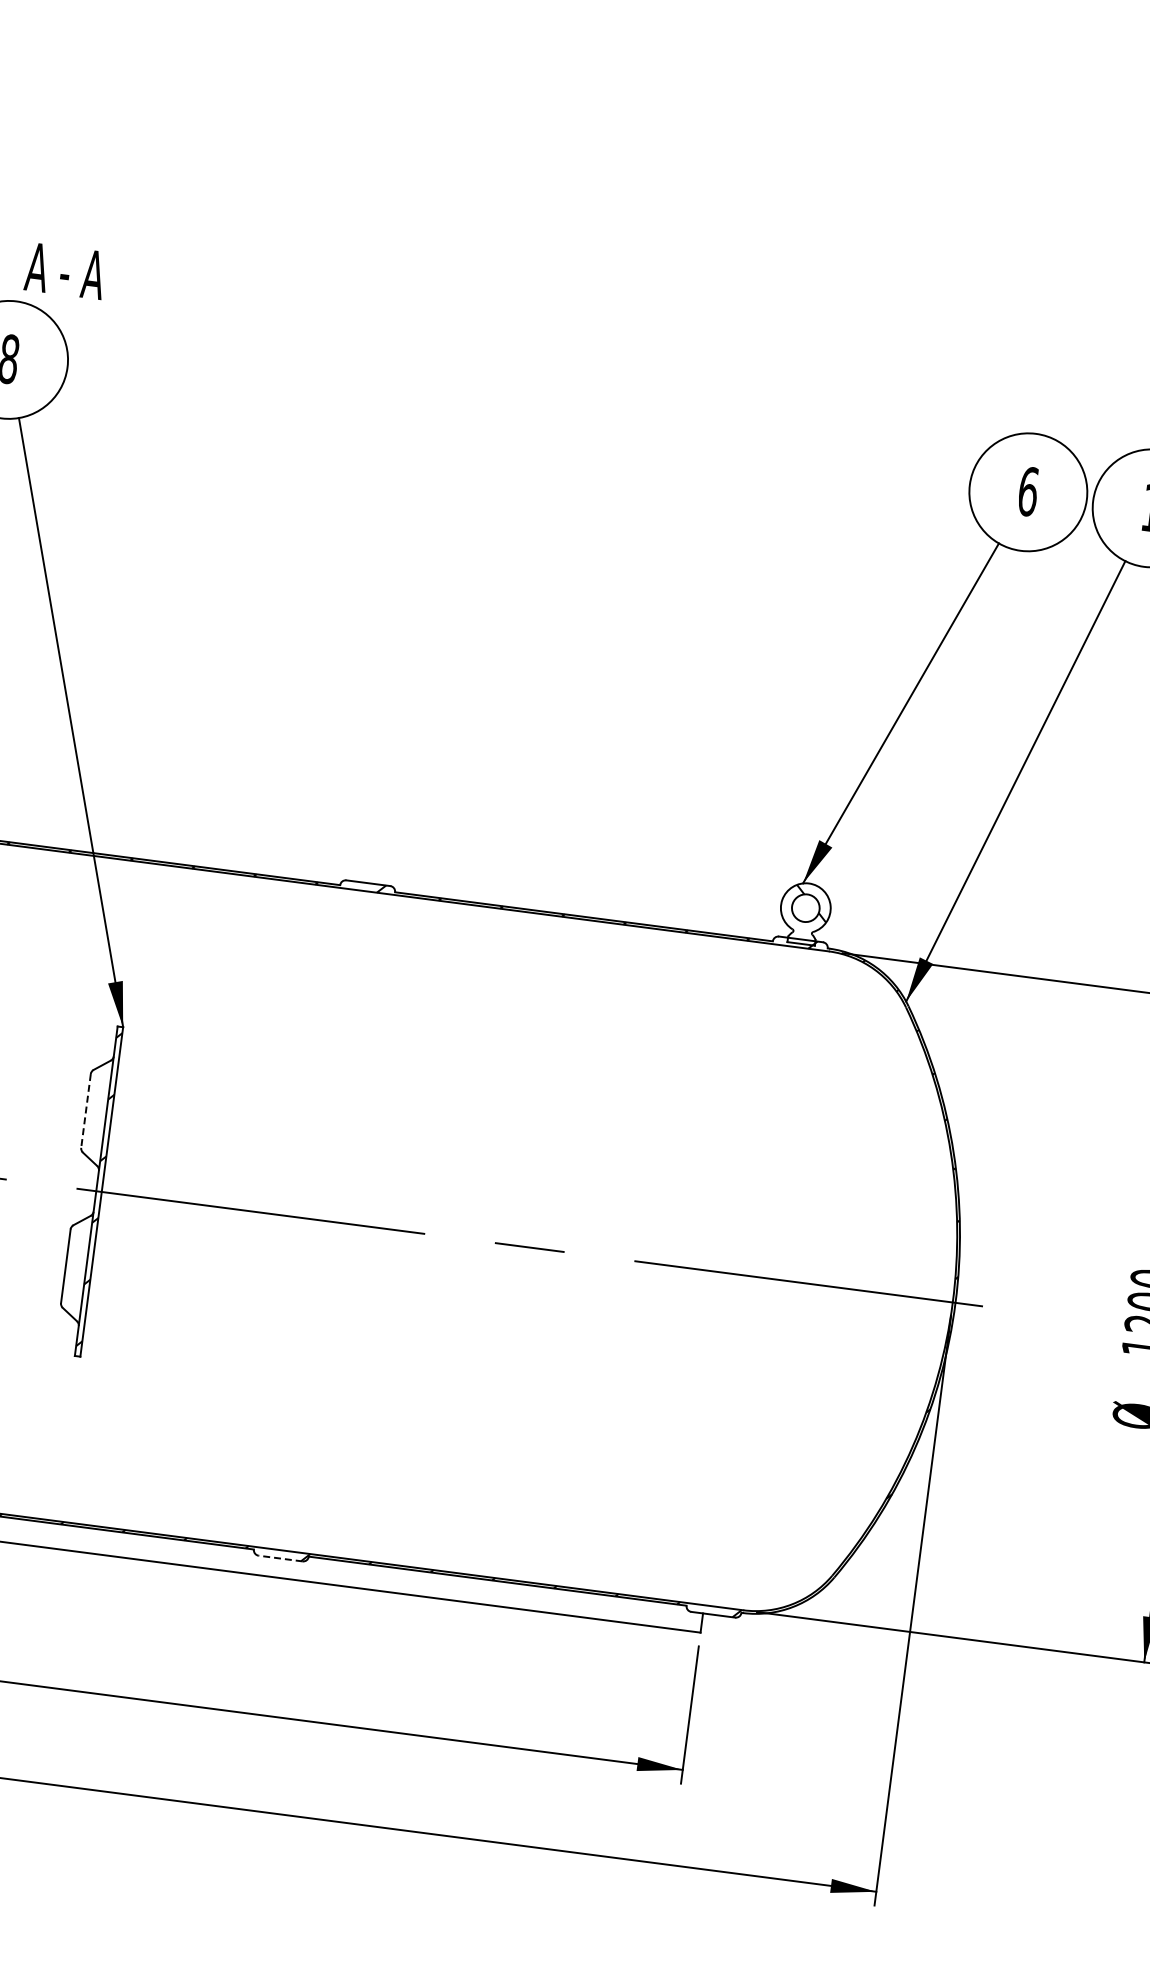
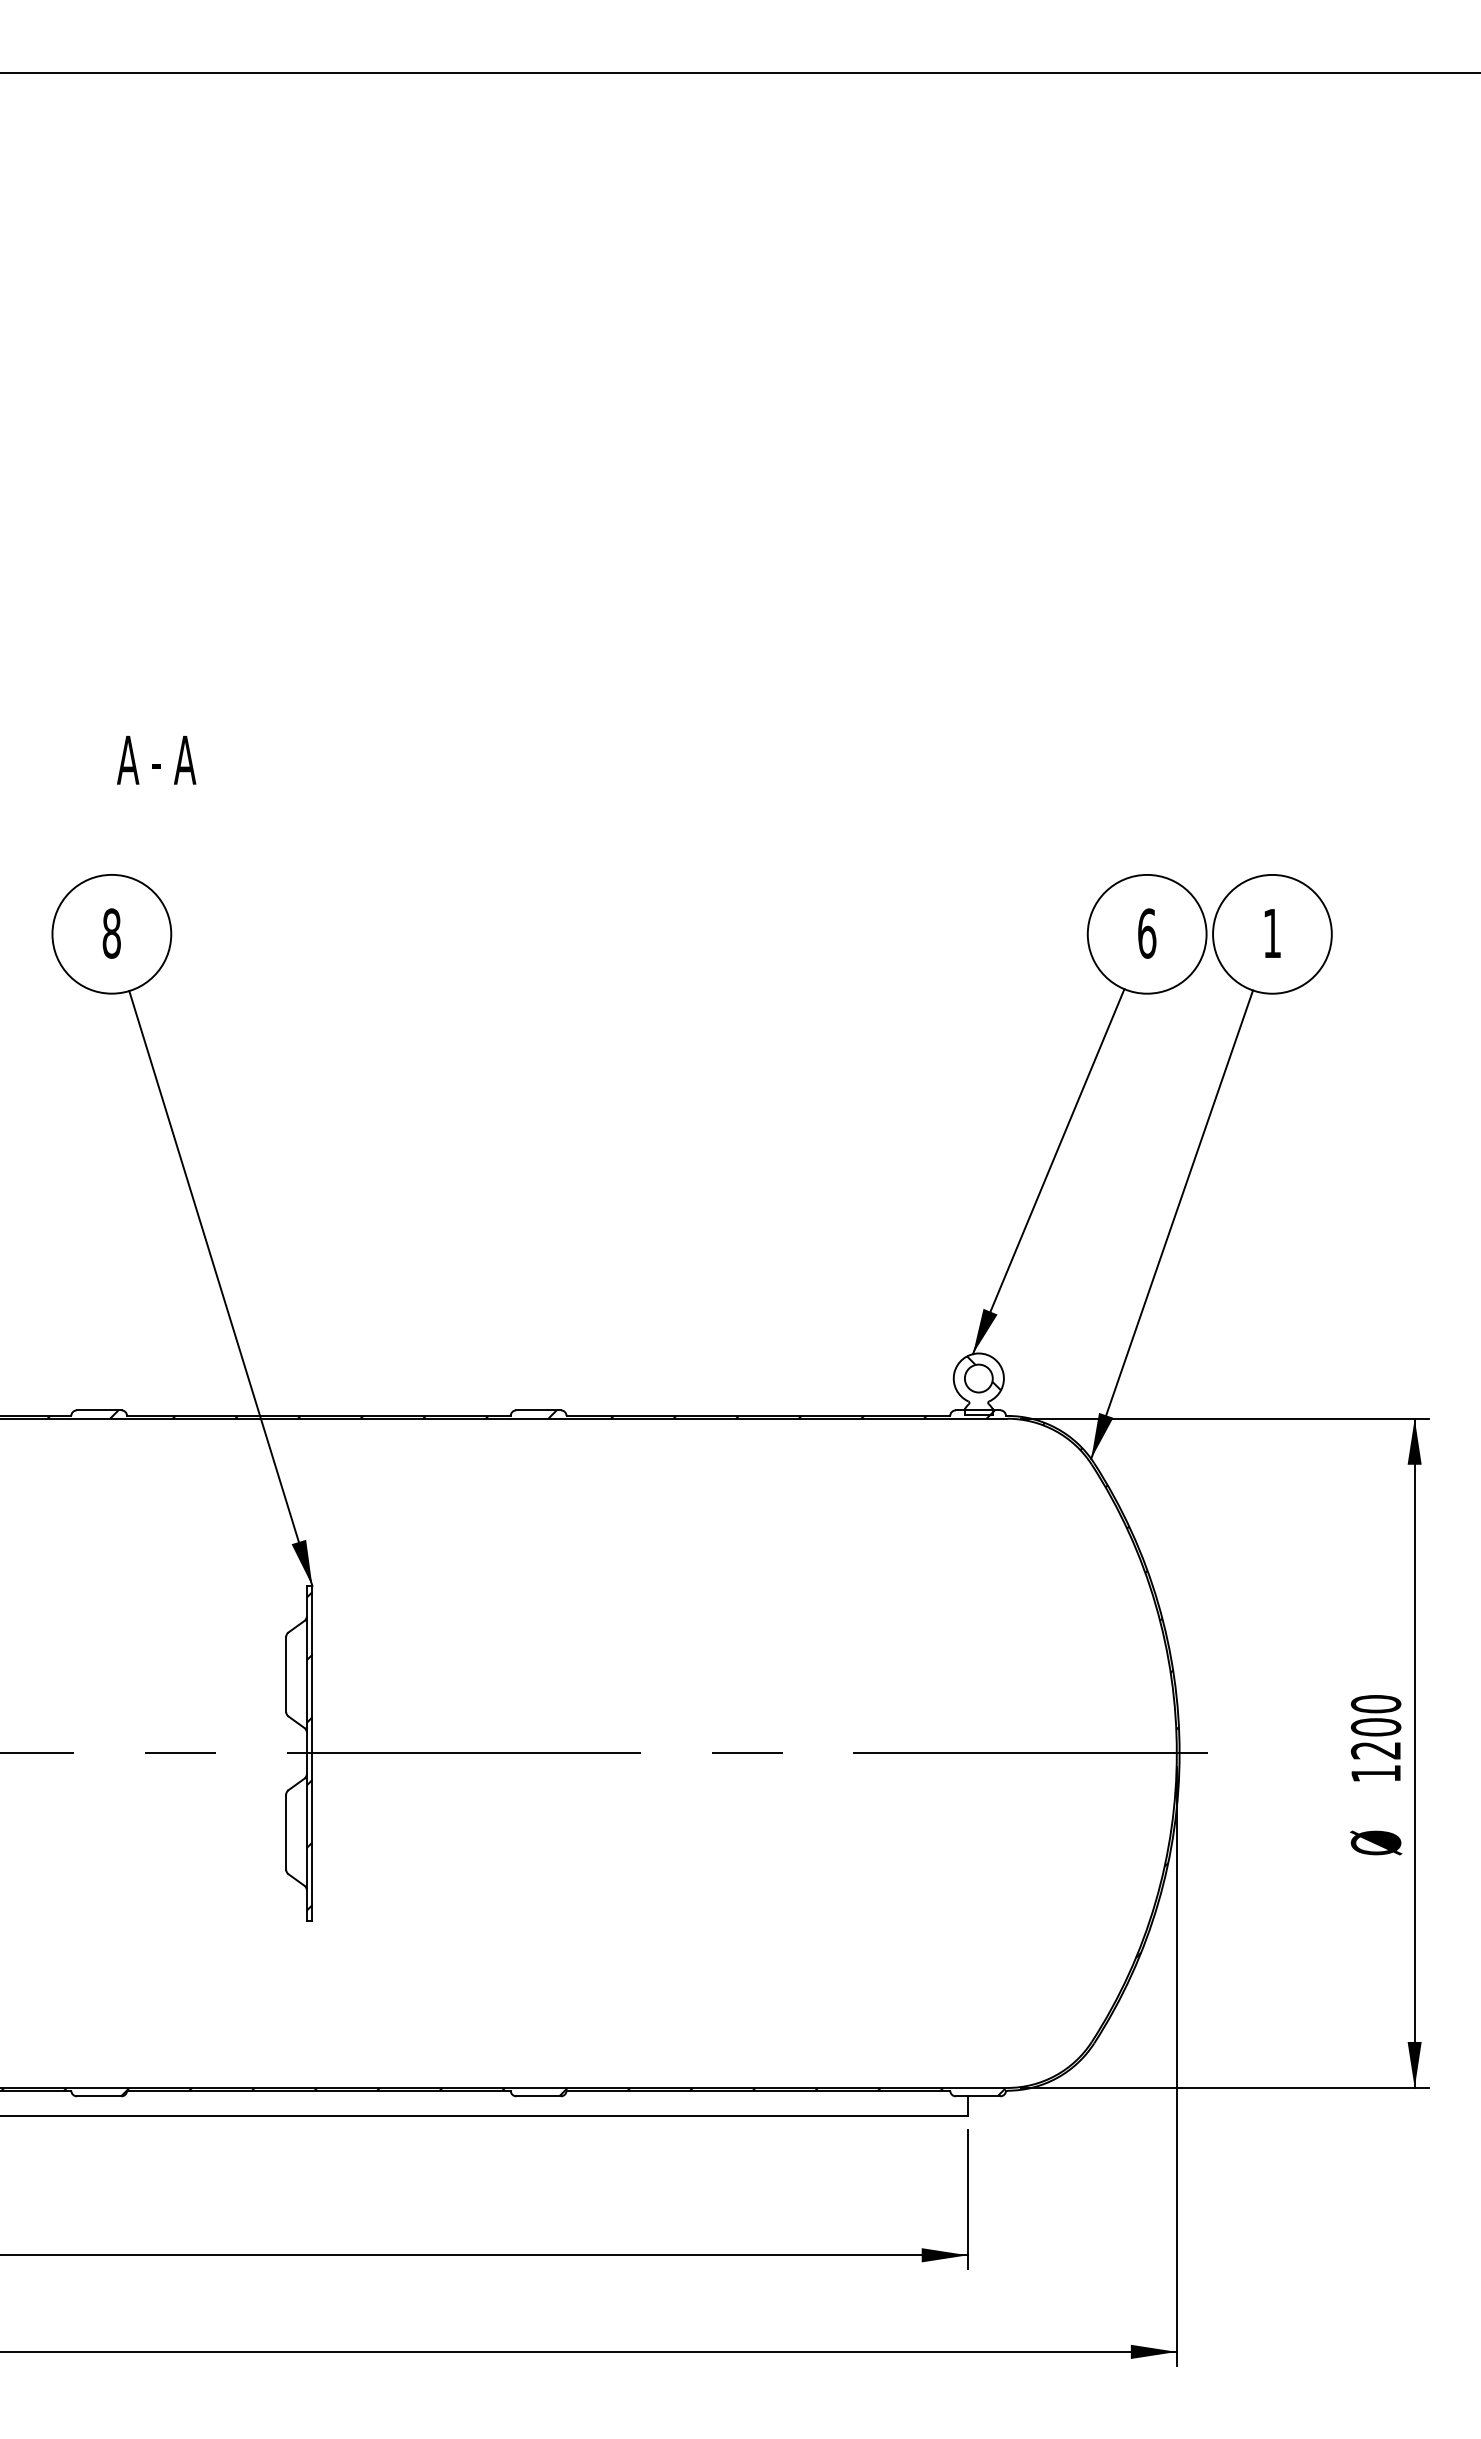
text: (65, 271) -> (156, 760), moved
line: (86, 1111) -> (286, 1674), dashed -> solid
line: (280, 1558) -> (538, 2096), dashed -> solid

